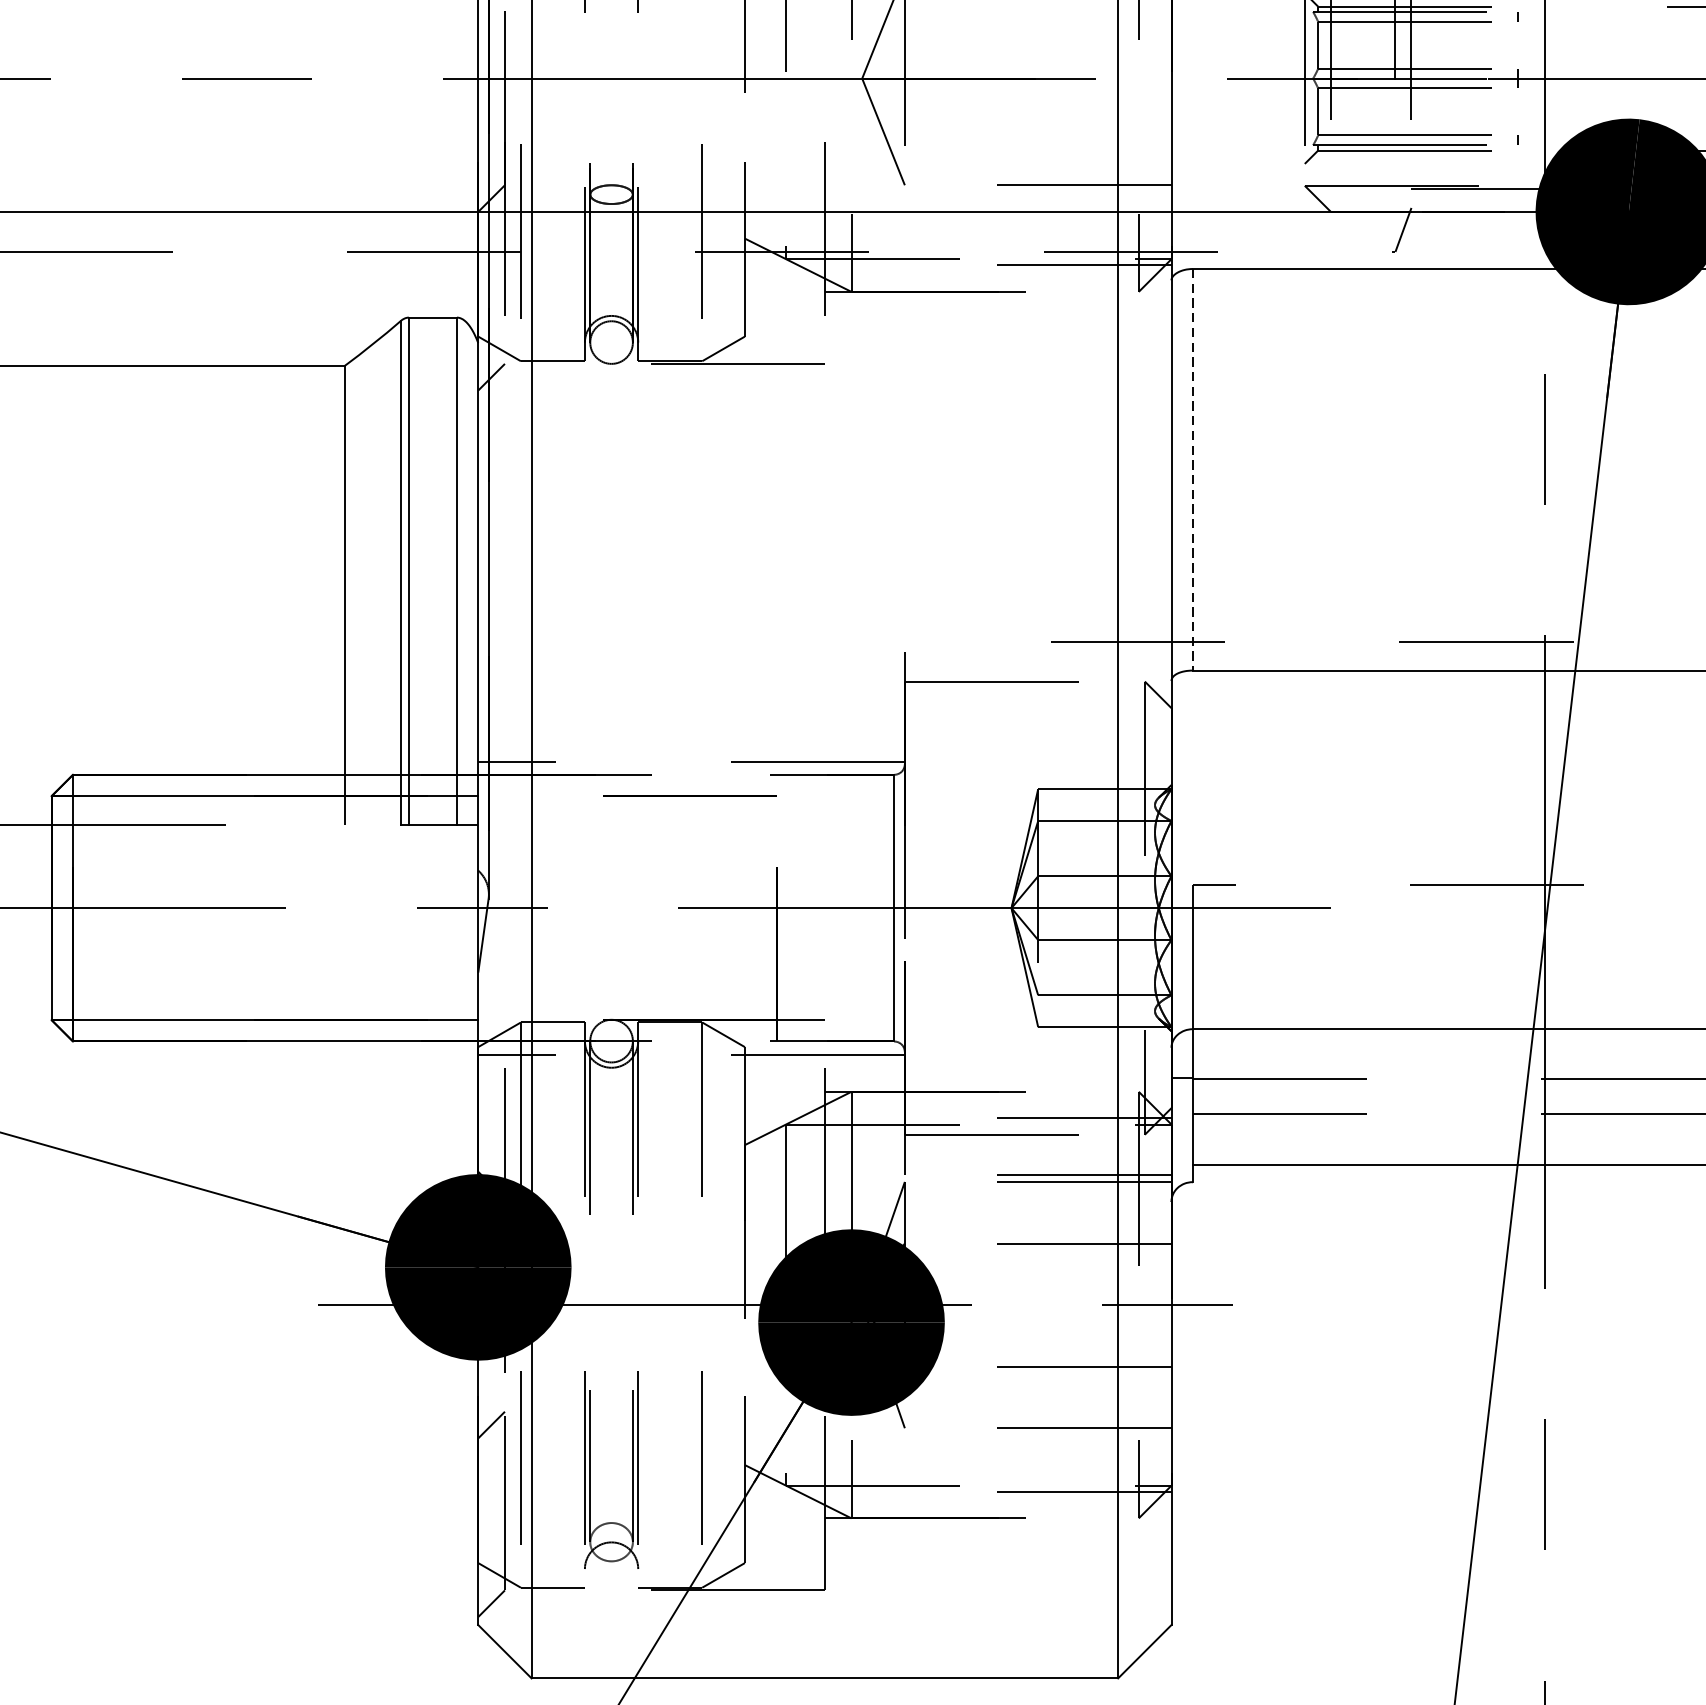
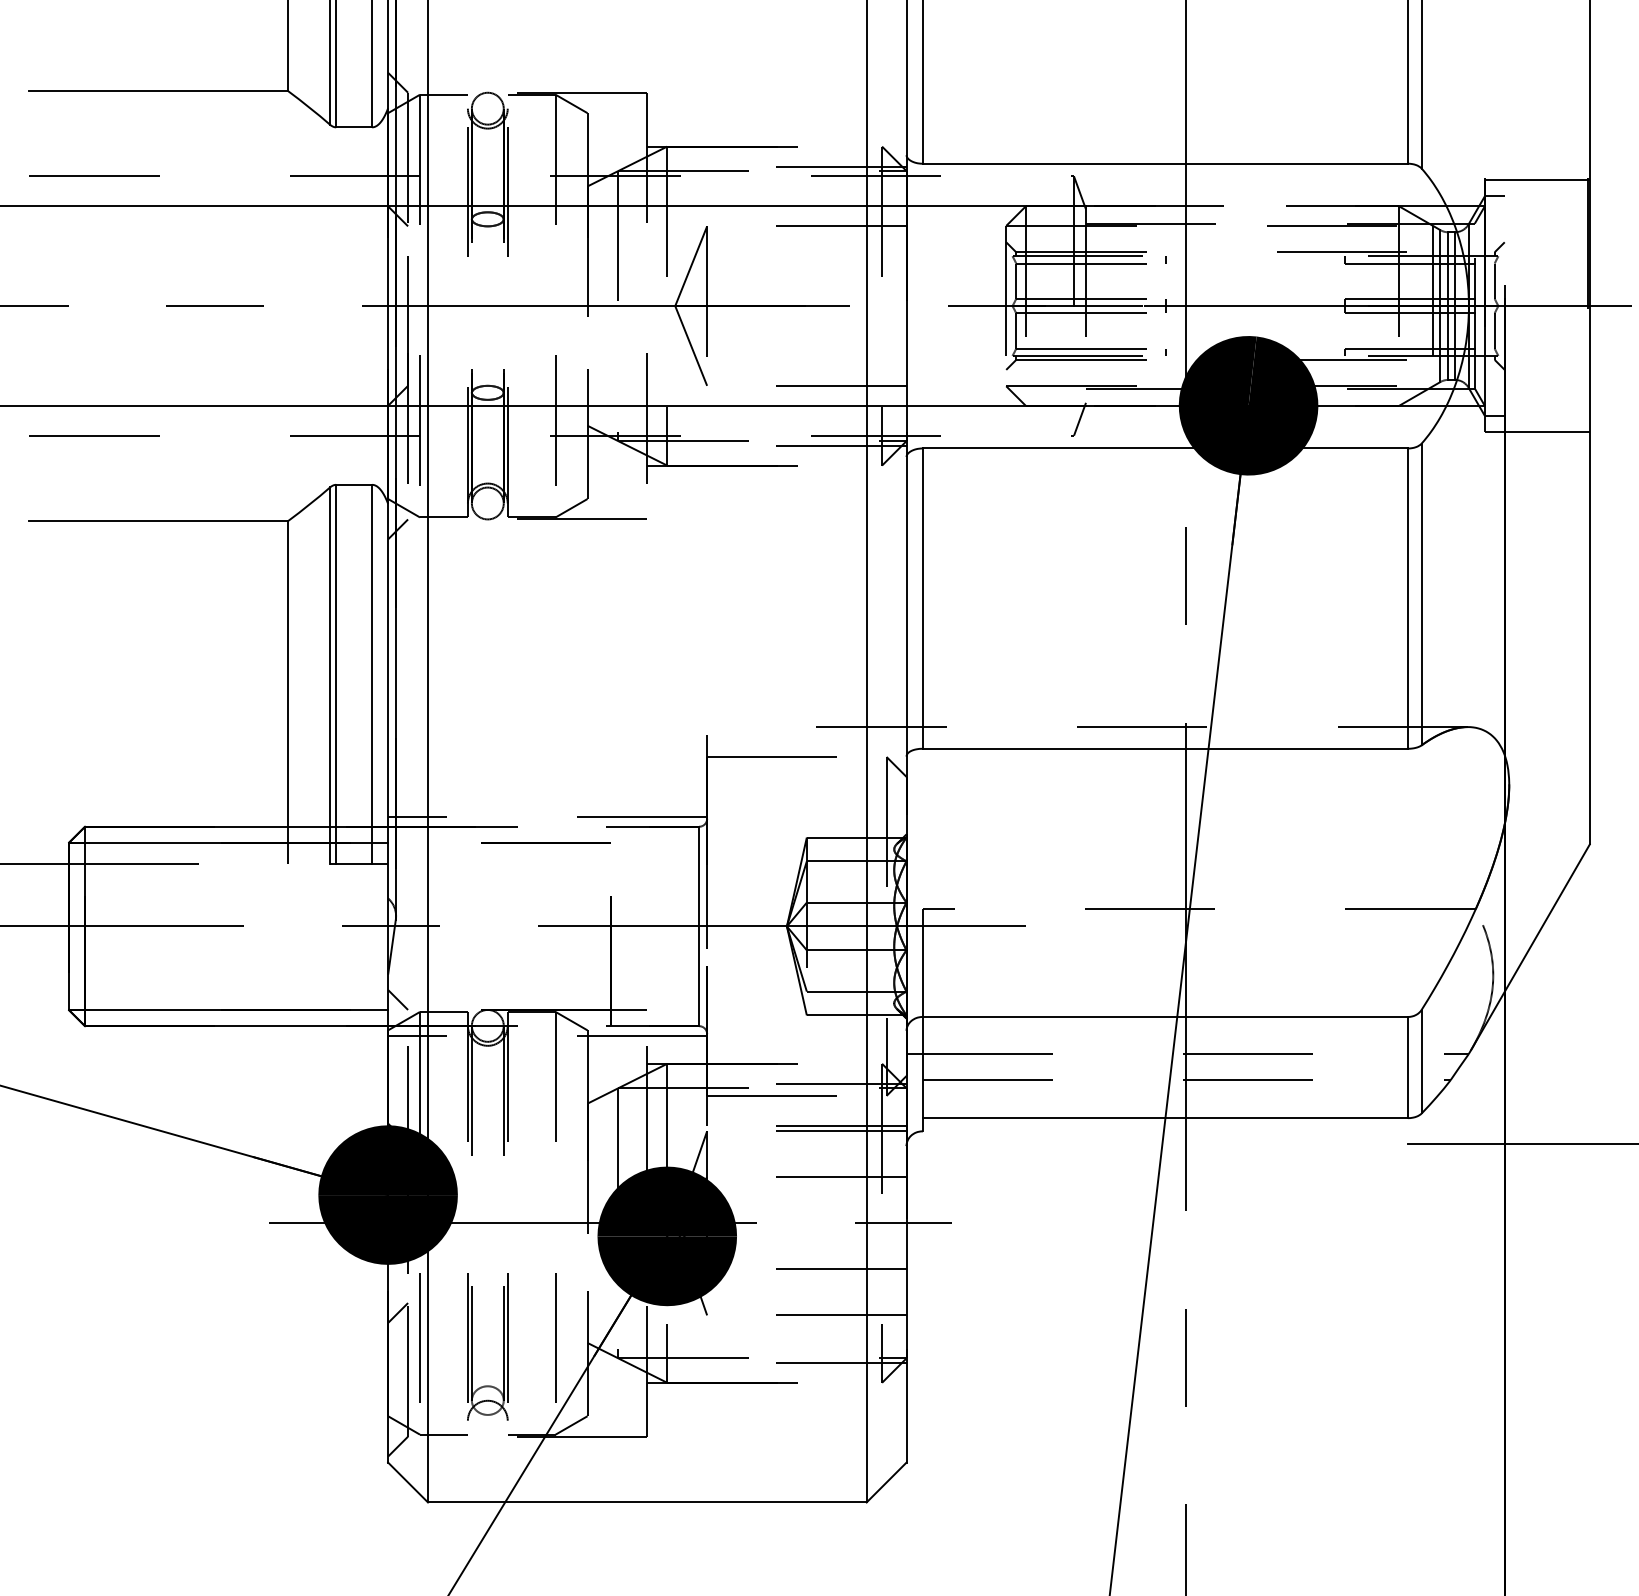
line: (1192, 470) -> (922, 599), dashed -> solid
line: (492, 1005) -> (398, 999), added

